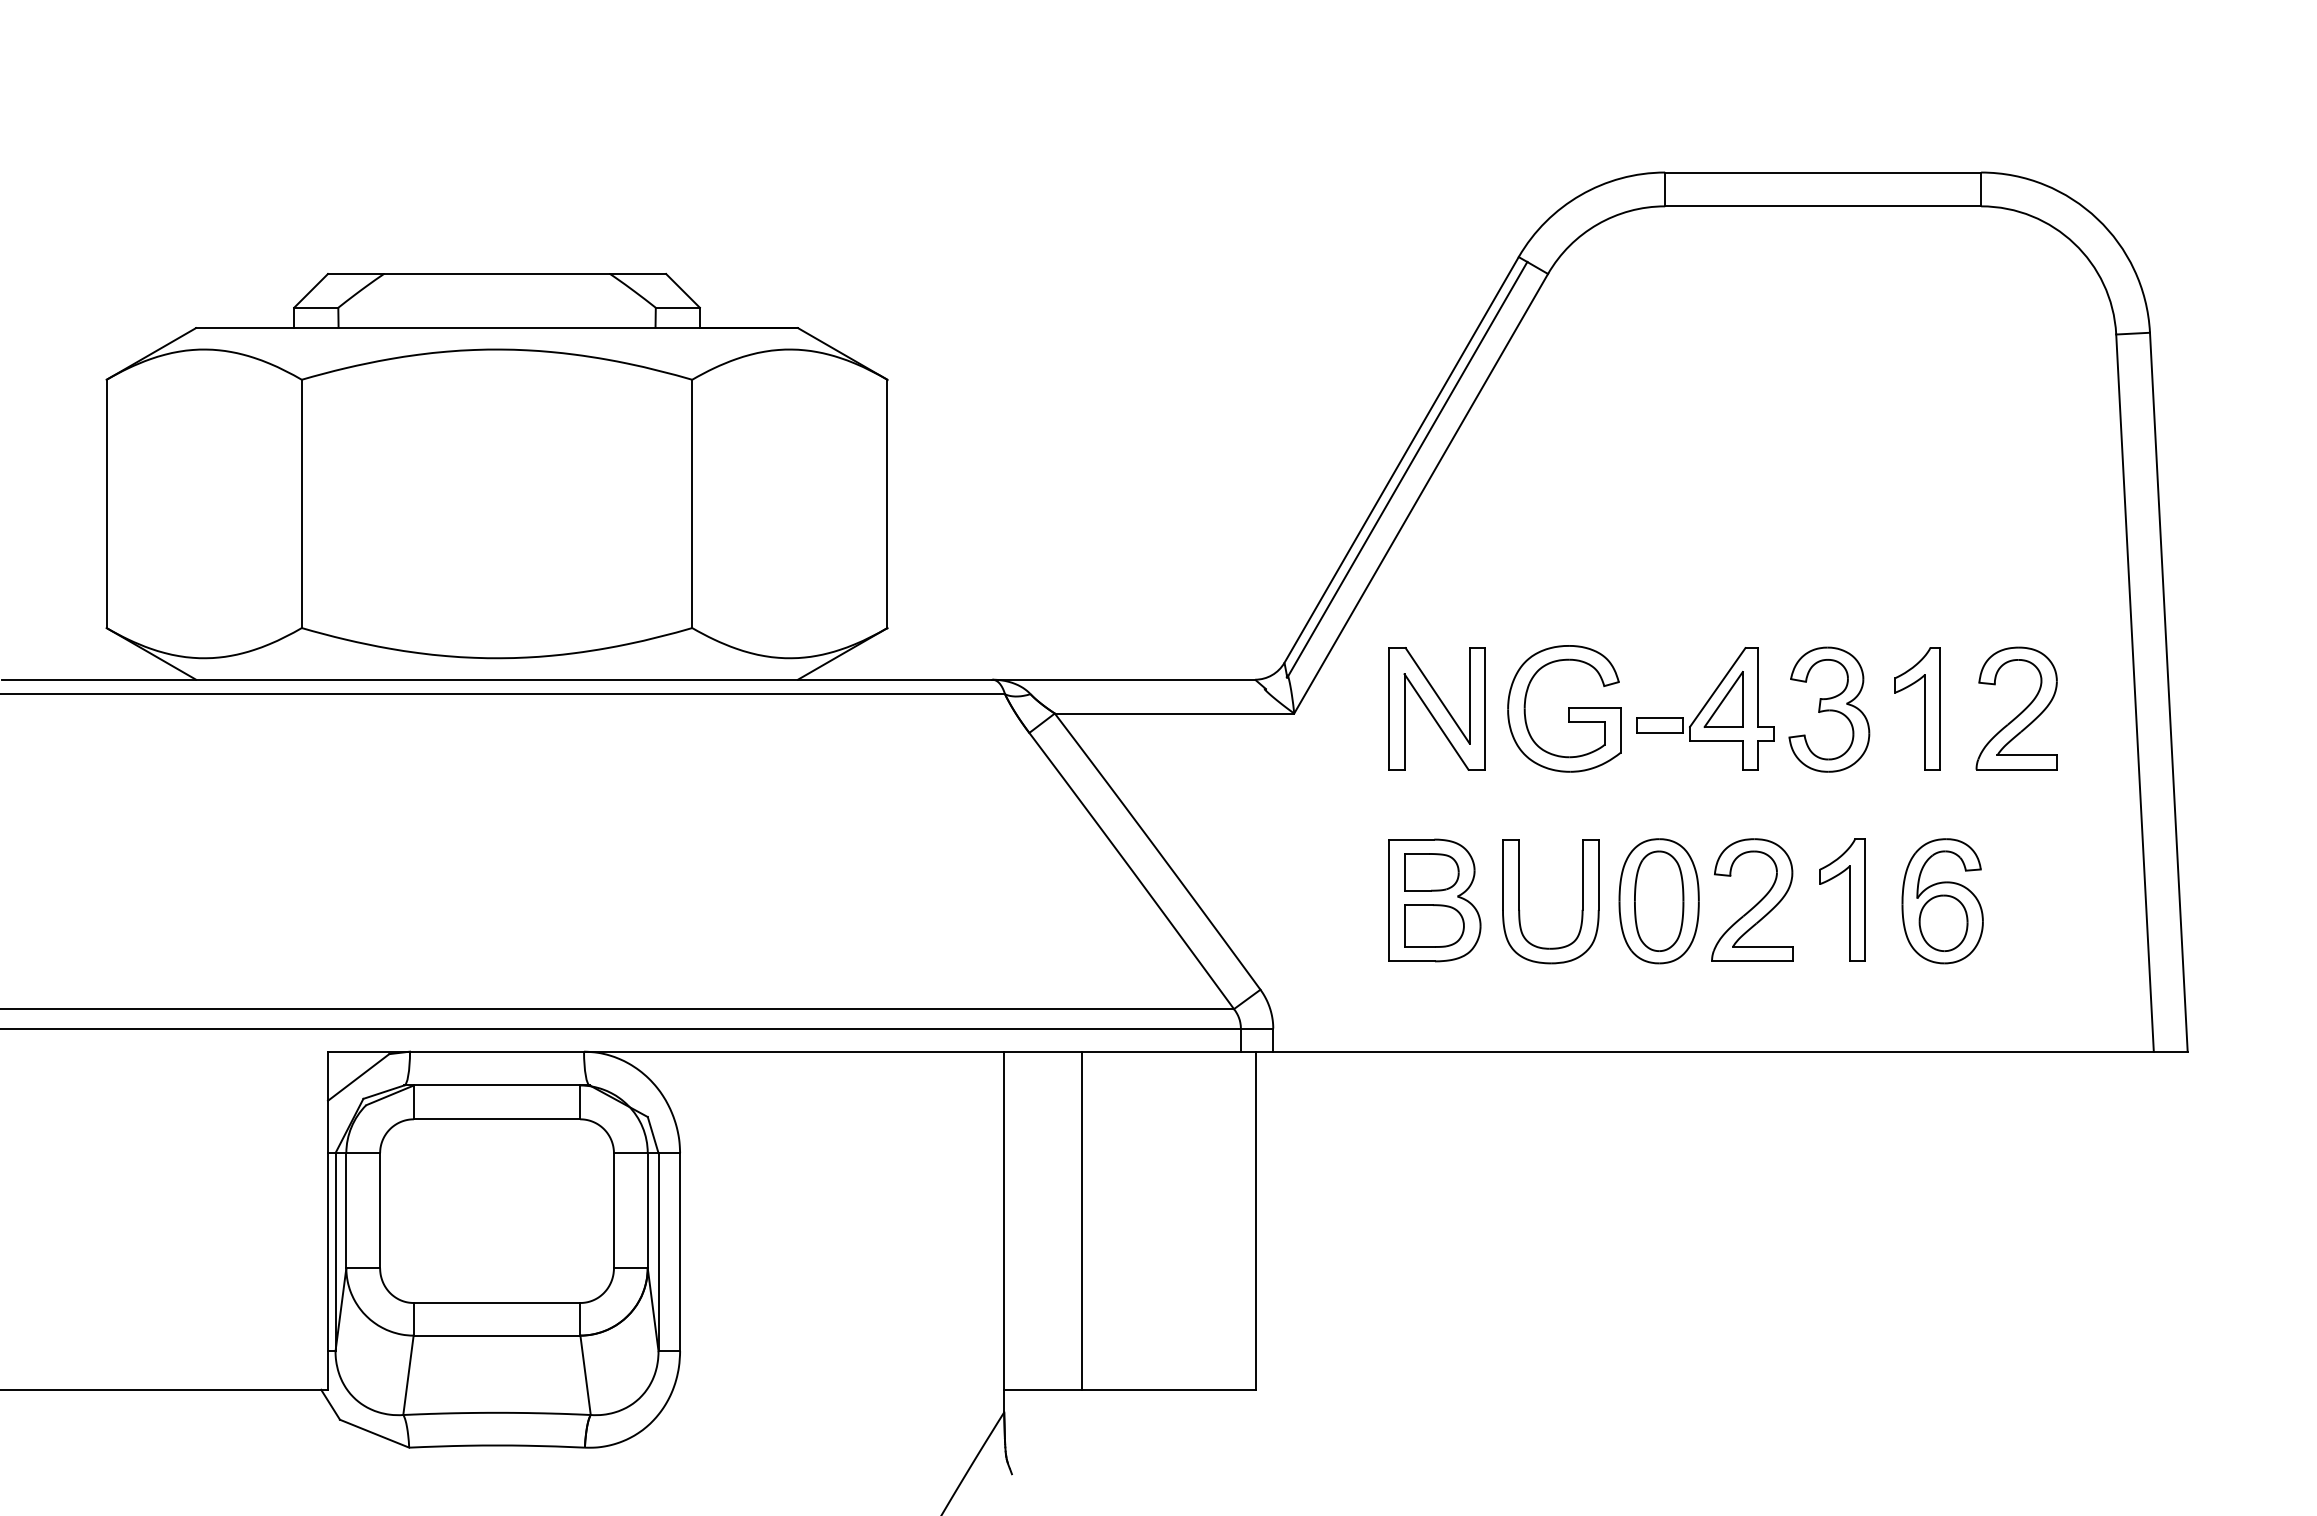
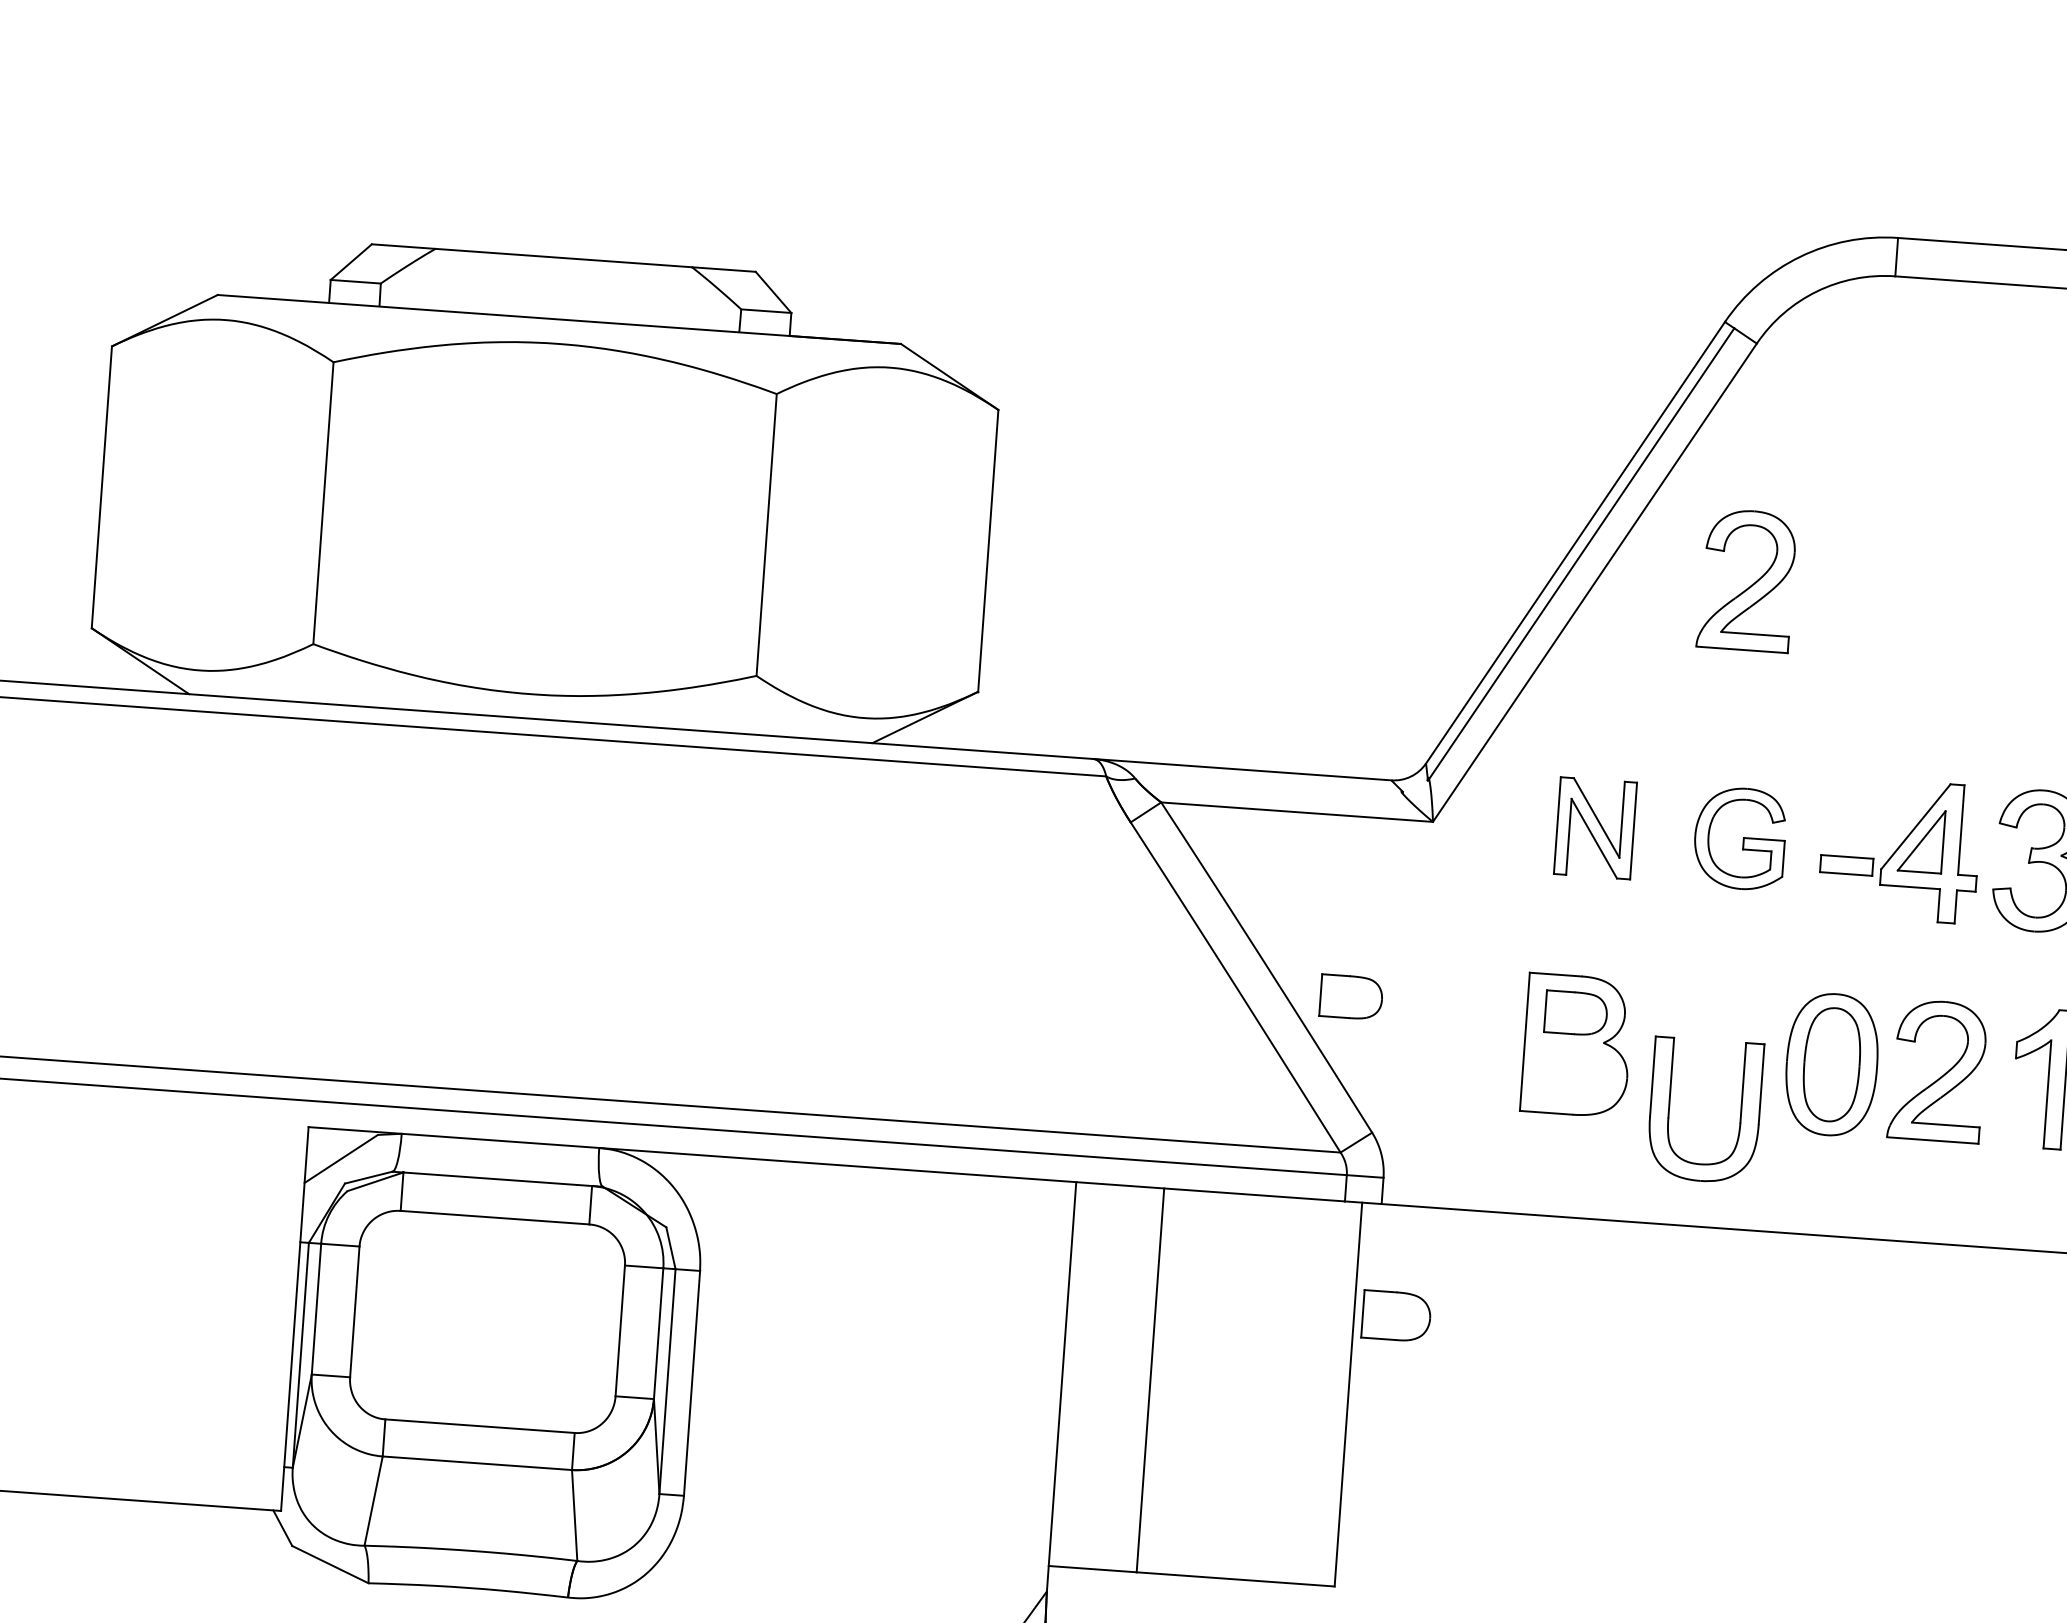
part: (1554, 481) -> (1747, 579), added
part: (1436, 708) -> (1594, 827), size x0.7
part: (1564, 708) -> (1740, 838), size x0.7
part: (1233, 872) -> (1351, 997), added
part: (1519, 901) -> (1669, 1108), moved
part: (1434, 925) -> (1396, 1315), moved

